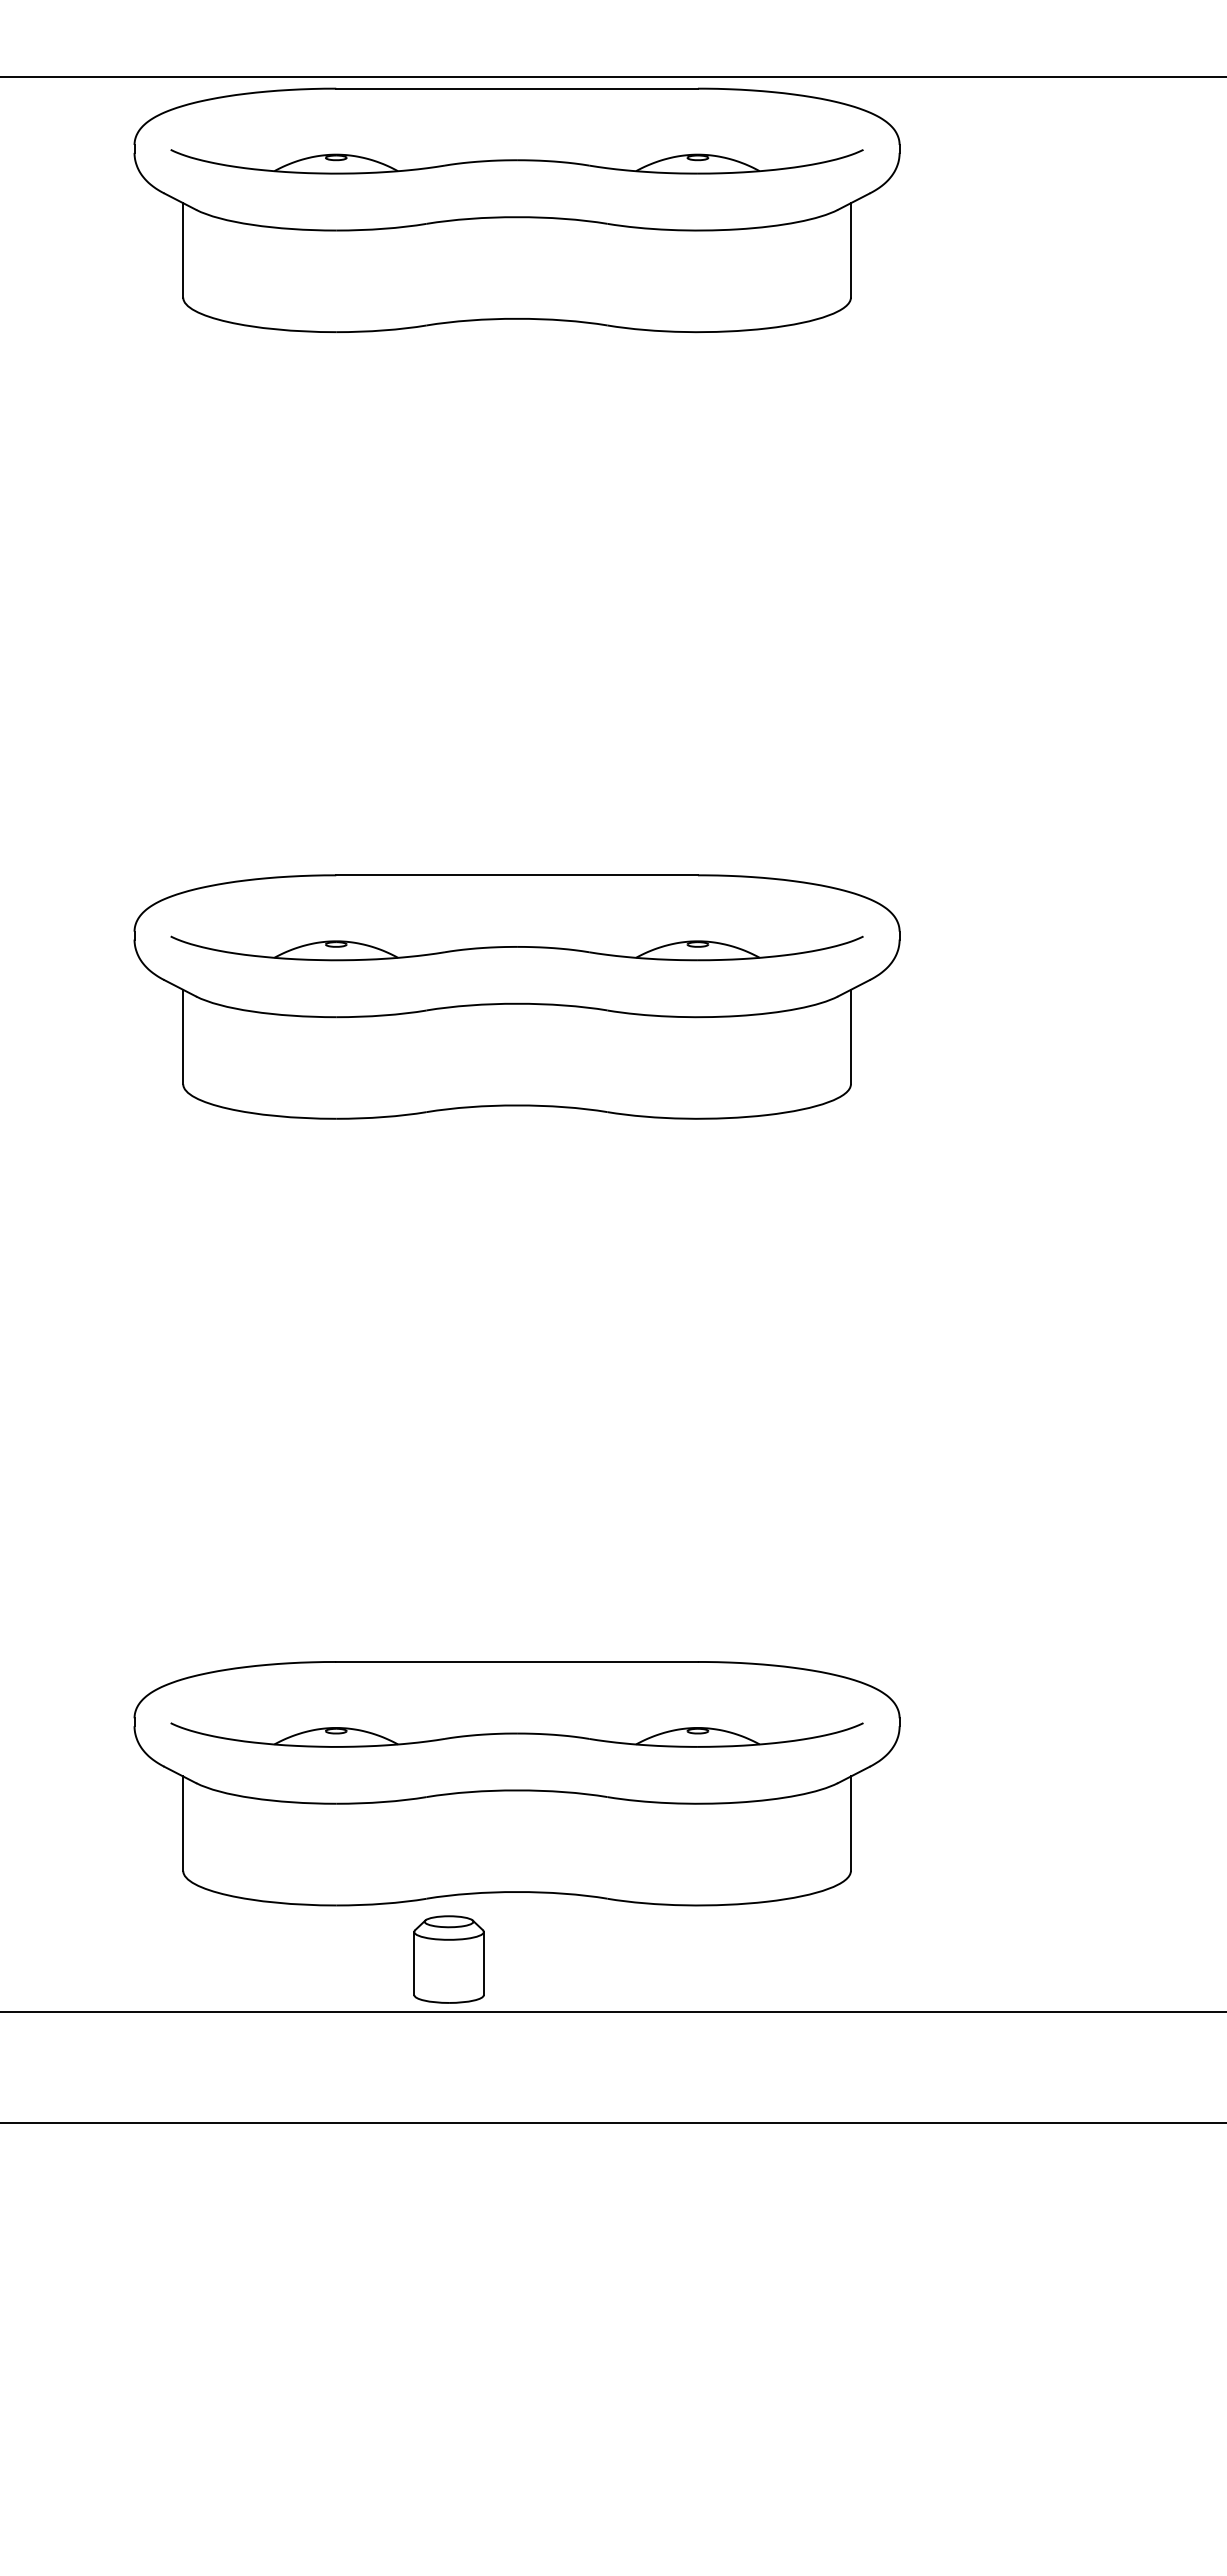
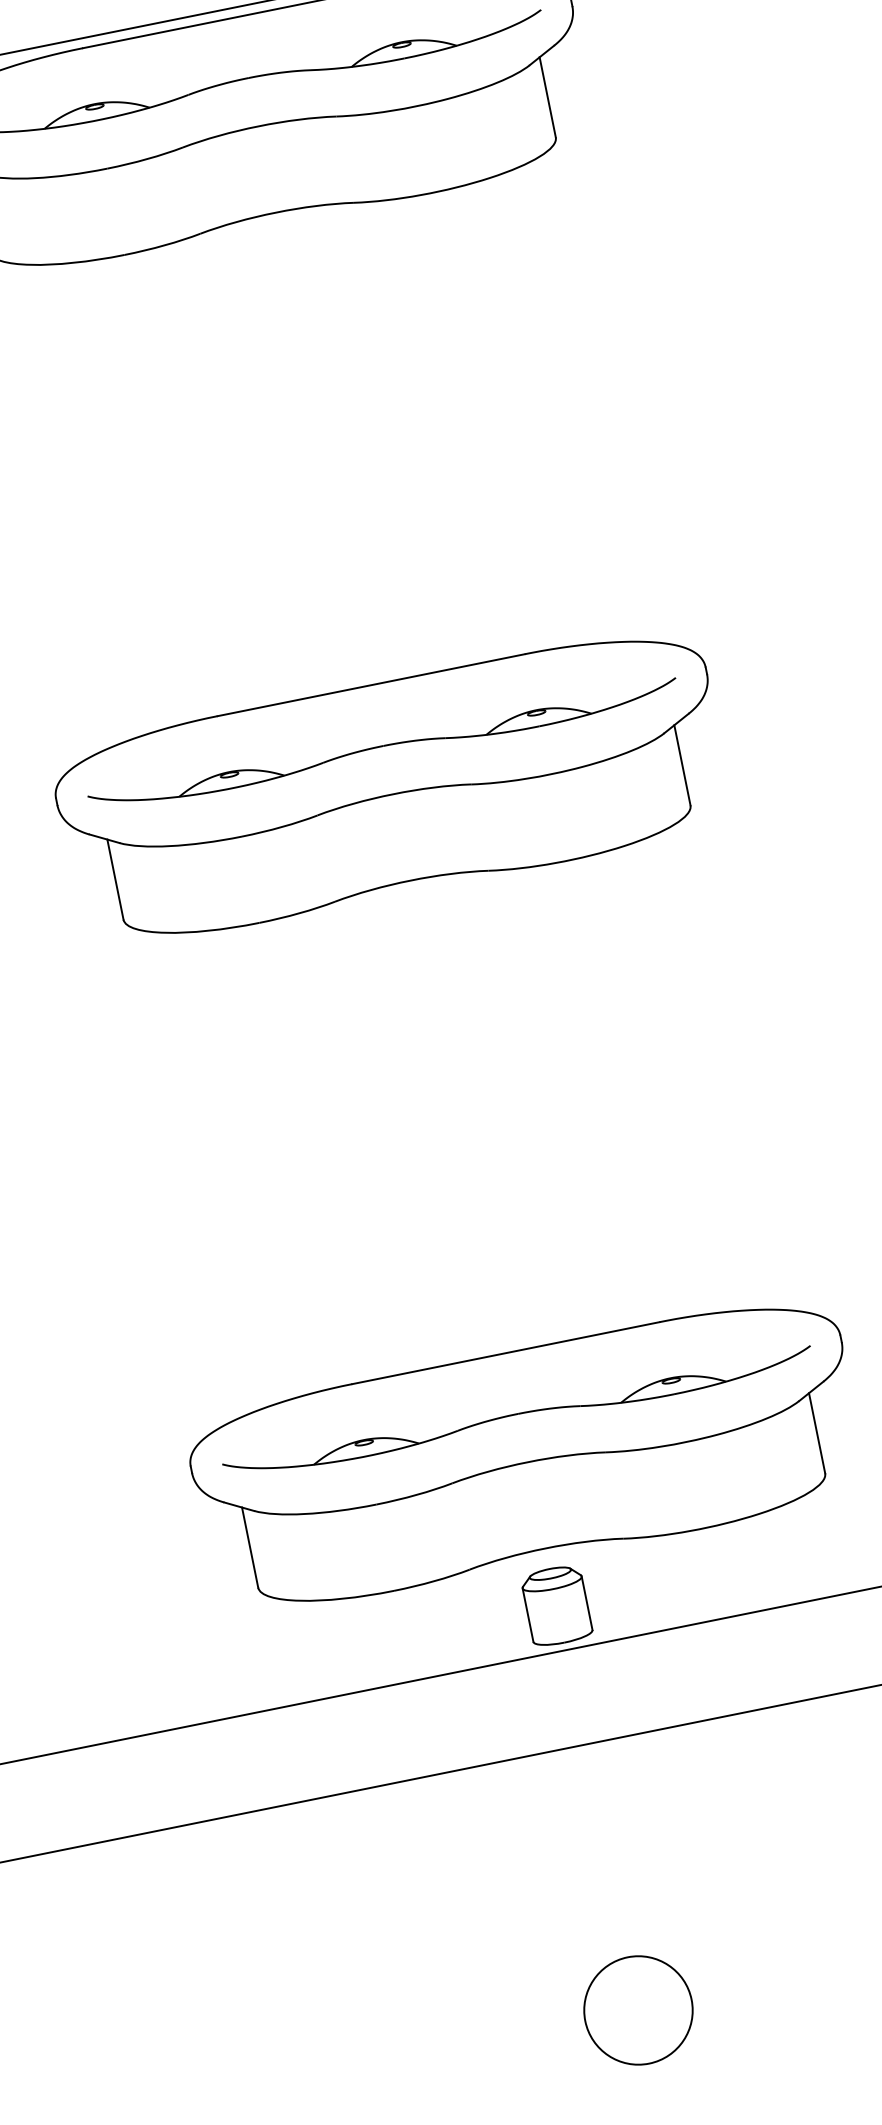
part: (448, 1959) -> (556, 1605), moved
circle: (516, 2435) -> (637, 2010), added

